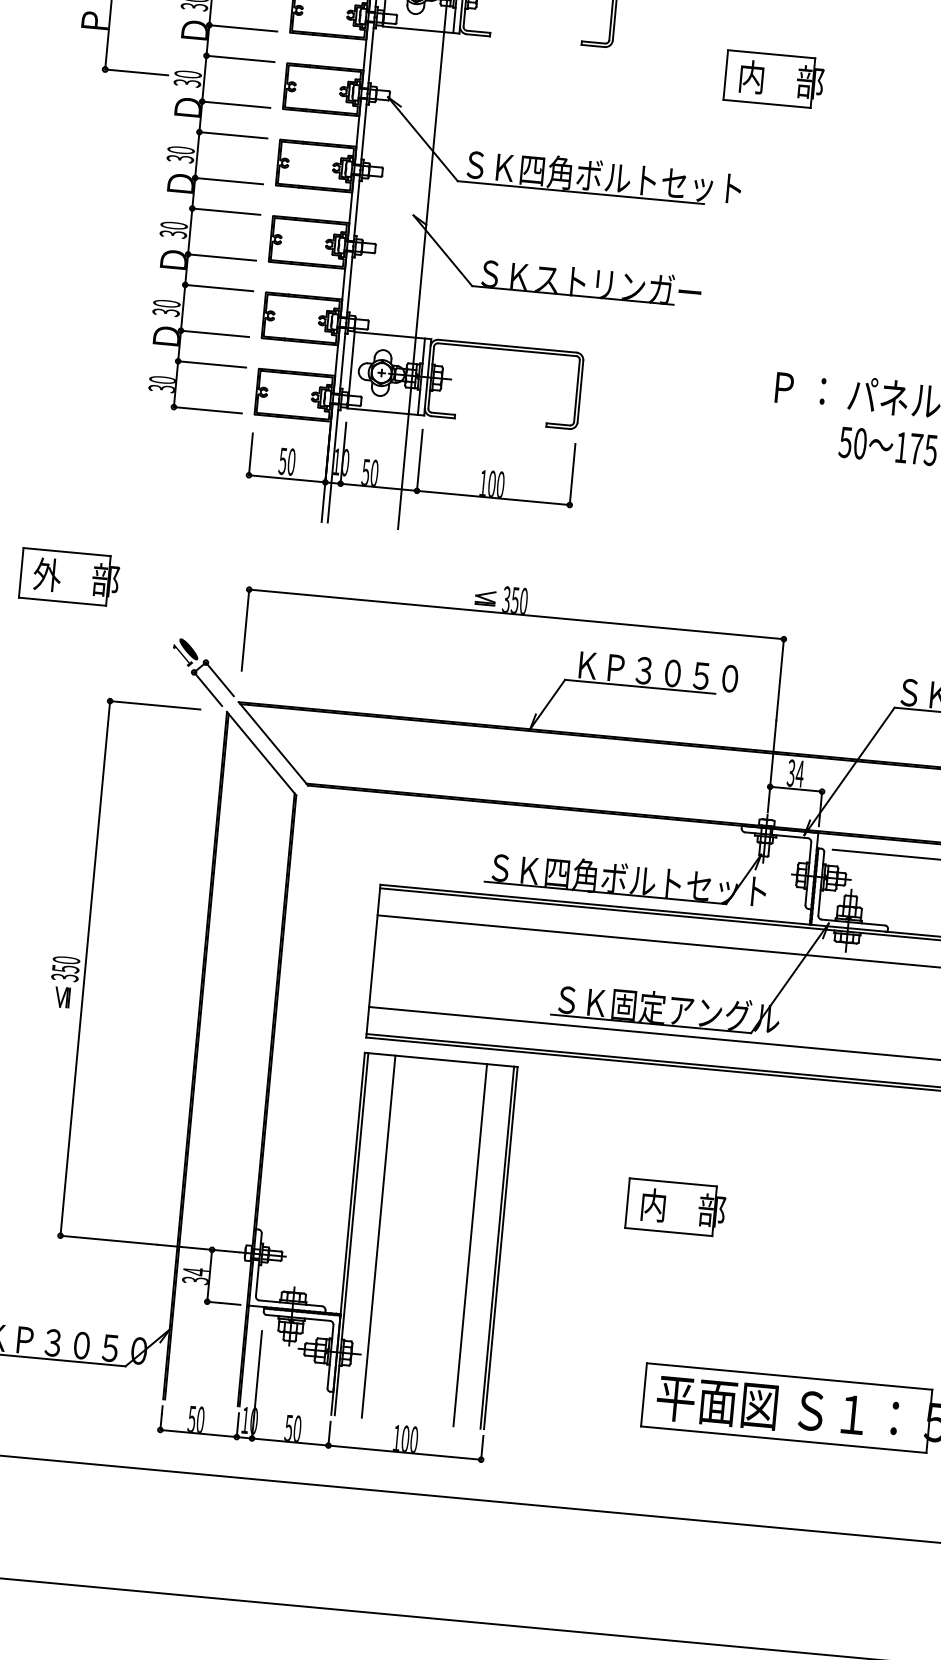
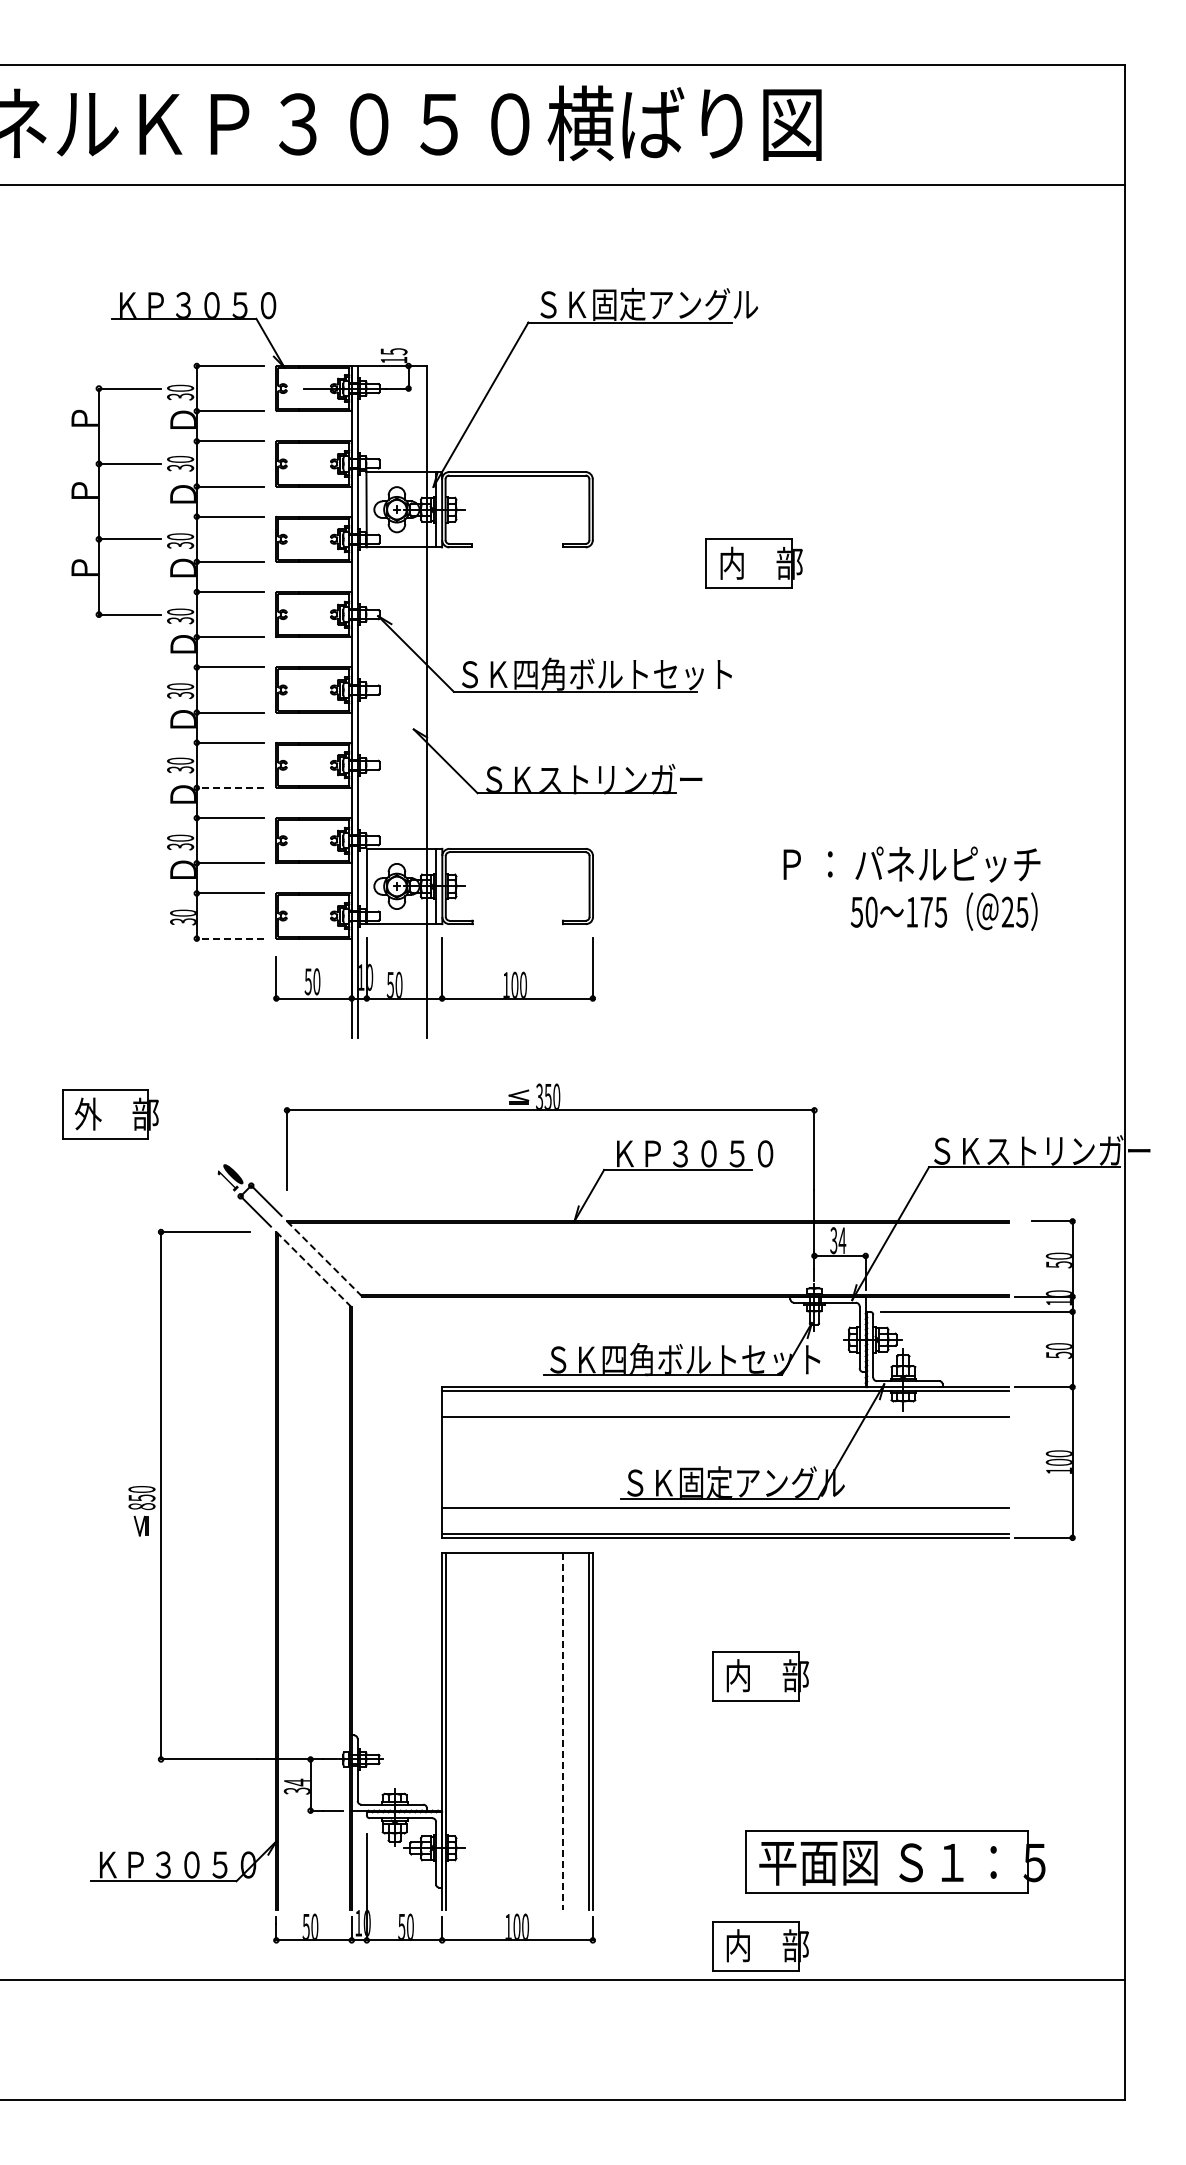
line: (222, 257) -> (230, 787), solid -> dashed
line: (208, 410) -> (230, 938), solid -> dashed
line: (274, 744) -> (325, 1259), solid -> dashed
line: (262, 754) -> (314, 1270), solid -> dashed
text: (64, 977) -> (141, 1506), 350 -> 850
line: (378, 1236) -> (472, 1731), removed
line: (470, 1245) -> (562, 1731), solid -> dashed
part: (650, 1481) -> (760, 1946), added

